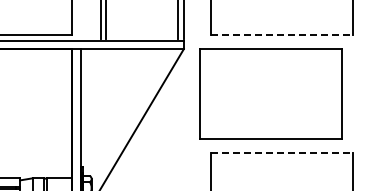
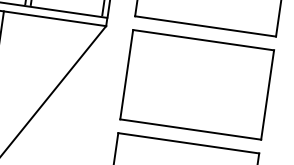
line: (282, 35) -> (205, 26), dashed -> solid
part: (270, 93) -> (196, 83), moved
line: (282, 153) -> (188, 143), dashed -> solid

